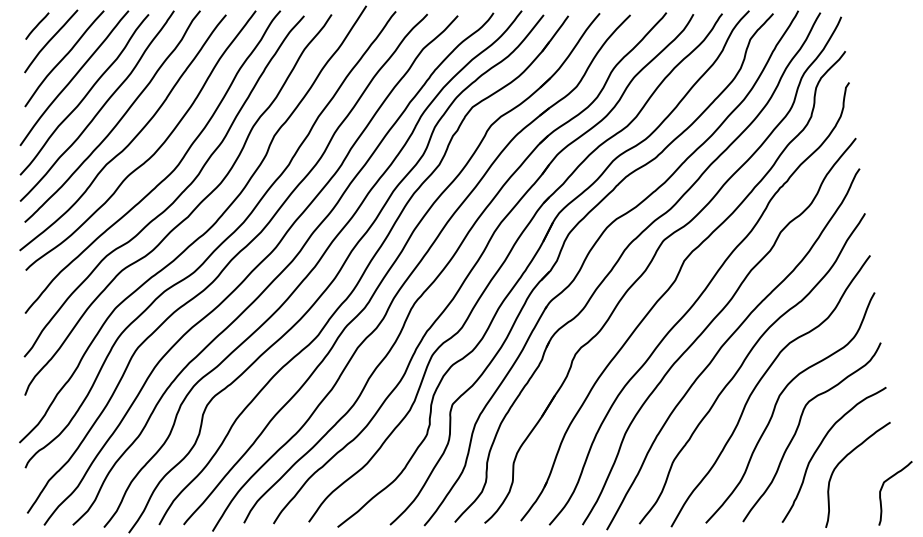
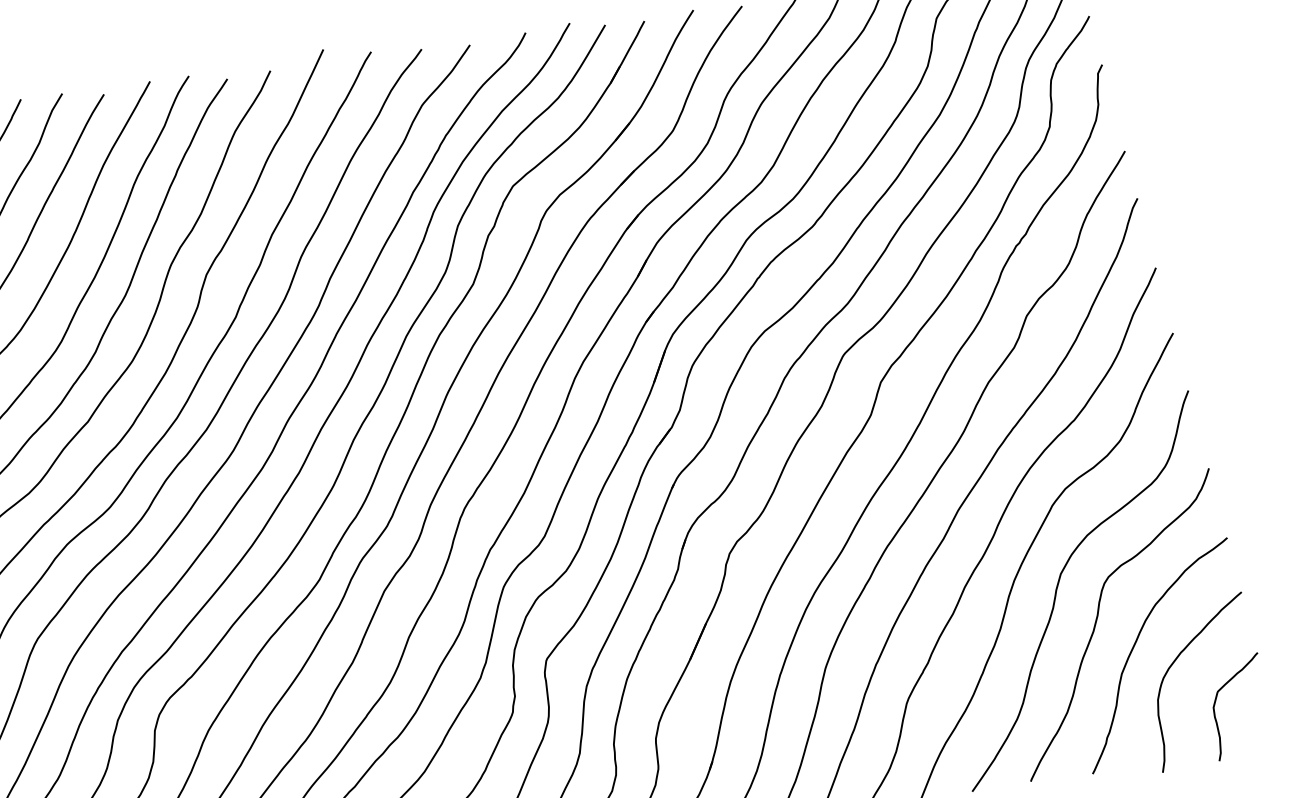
curve: (883, 486) -> (1217, 698), moved

